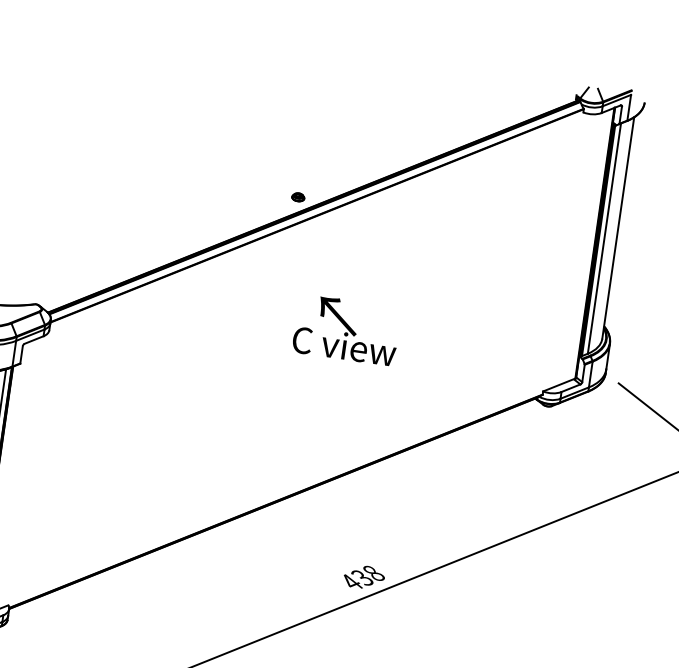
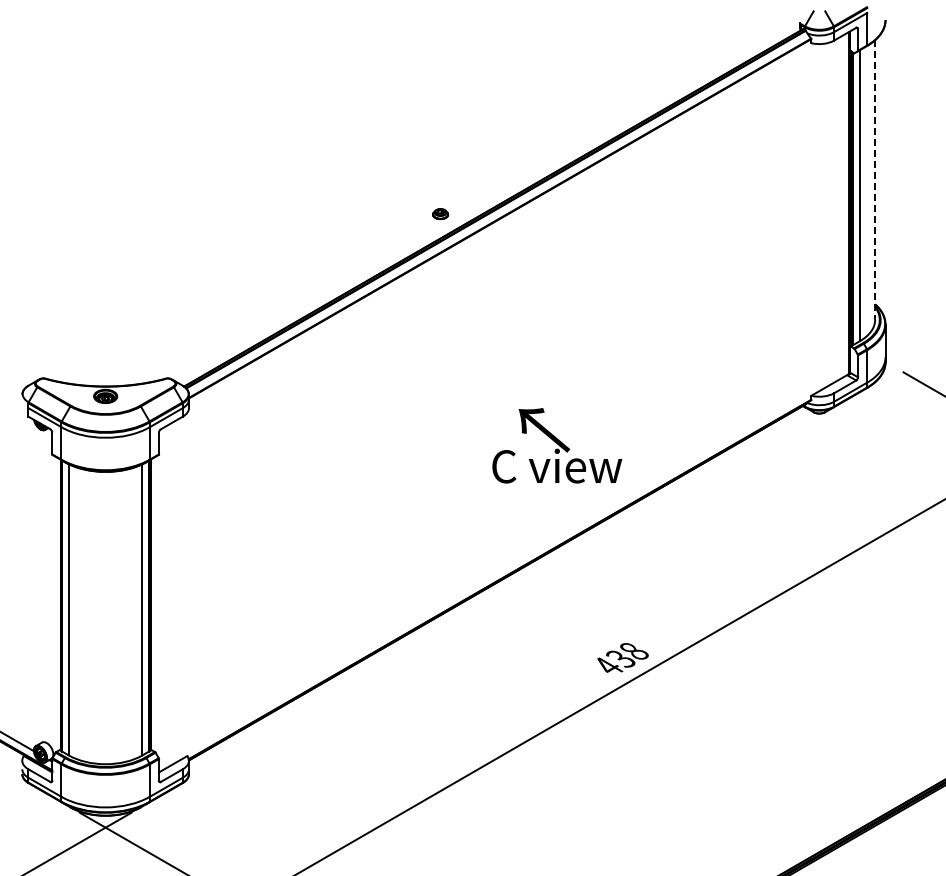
part: (298, 197) -> (440, 214), moved
line: (618, 228) -> (875, 180), solid -> dashed
text: (347, 329) -> (557, 445), moved

